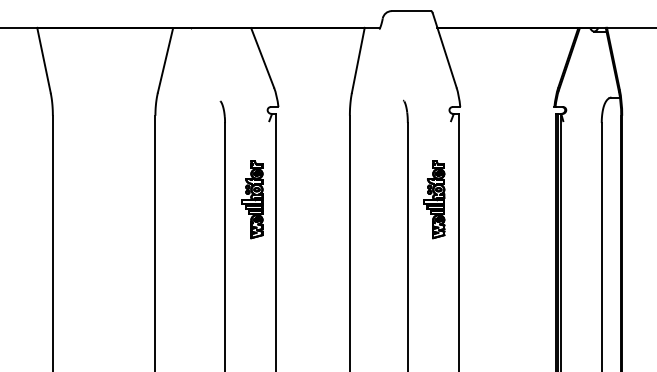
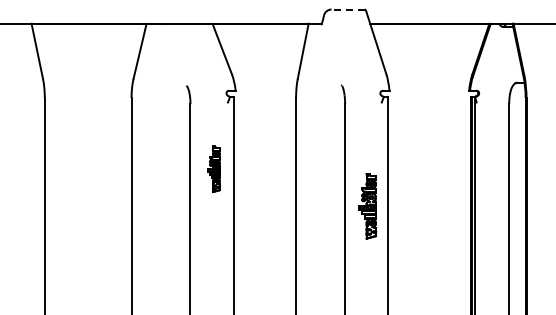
line: (411, 11) -> (348, 9), solid -> dashed
part: (252, 200) -> (213, 169), size x0.7
part: (434, 200) -> (367, 206), moved

